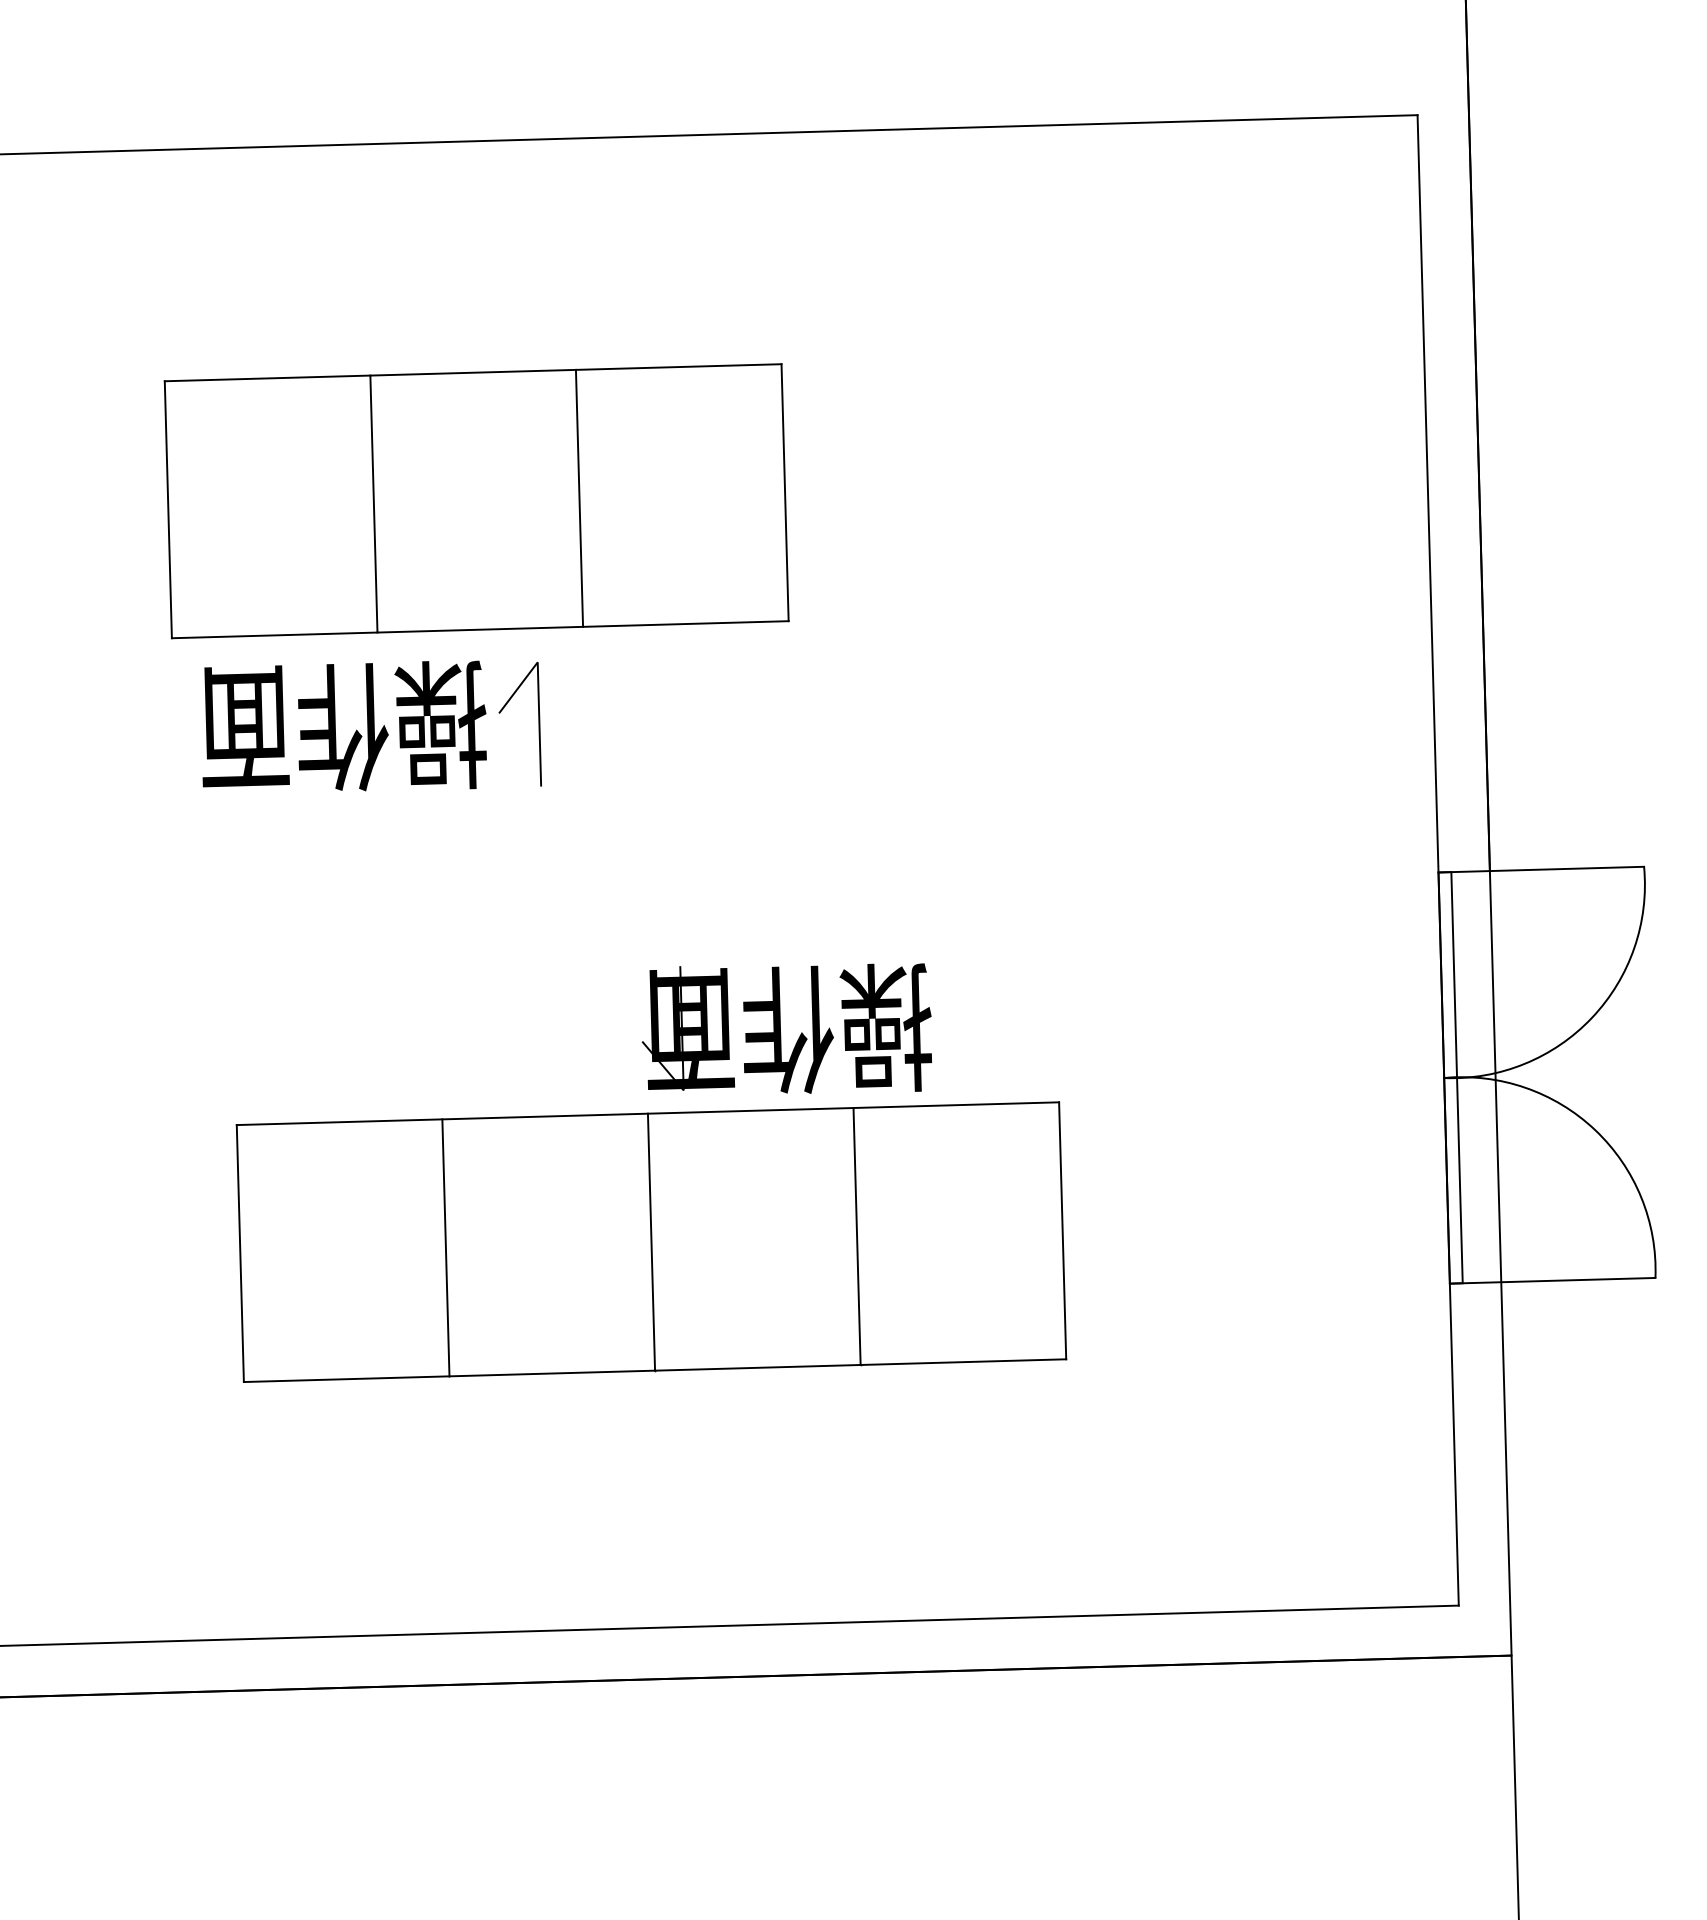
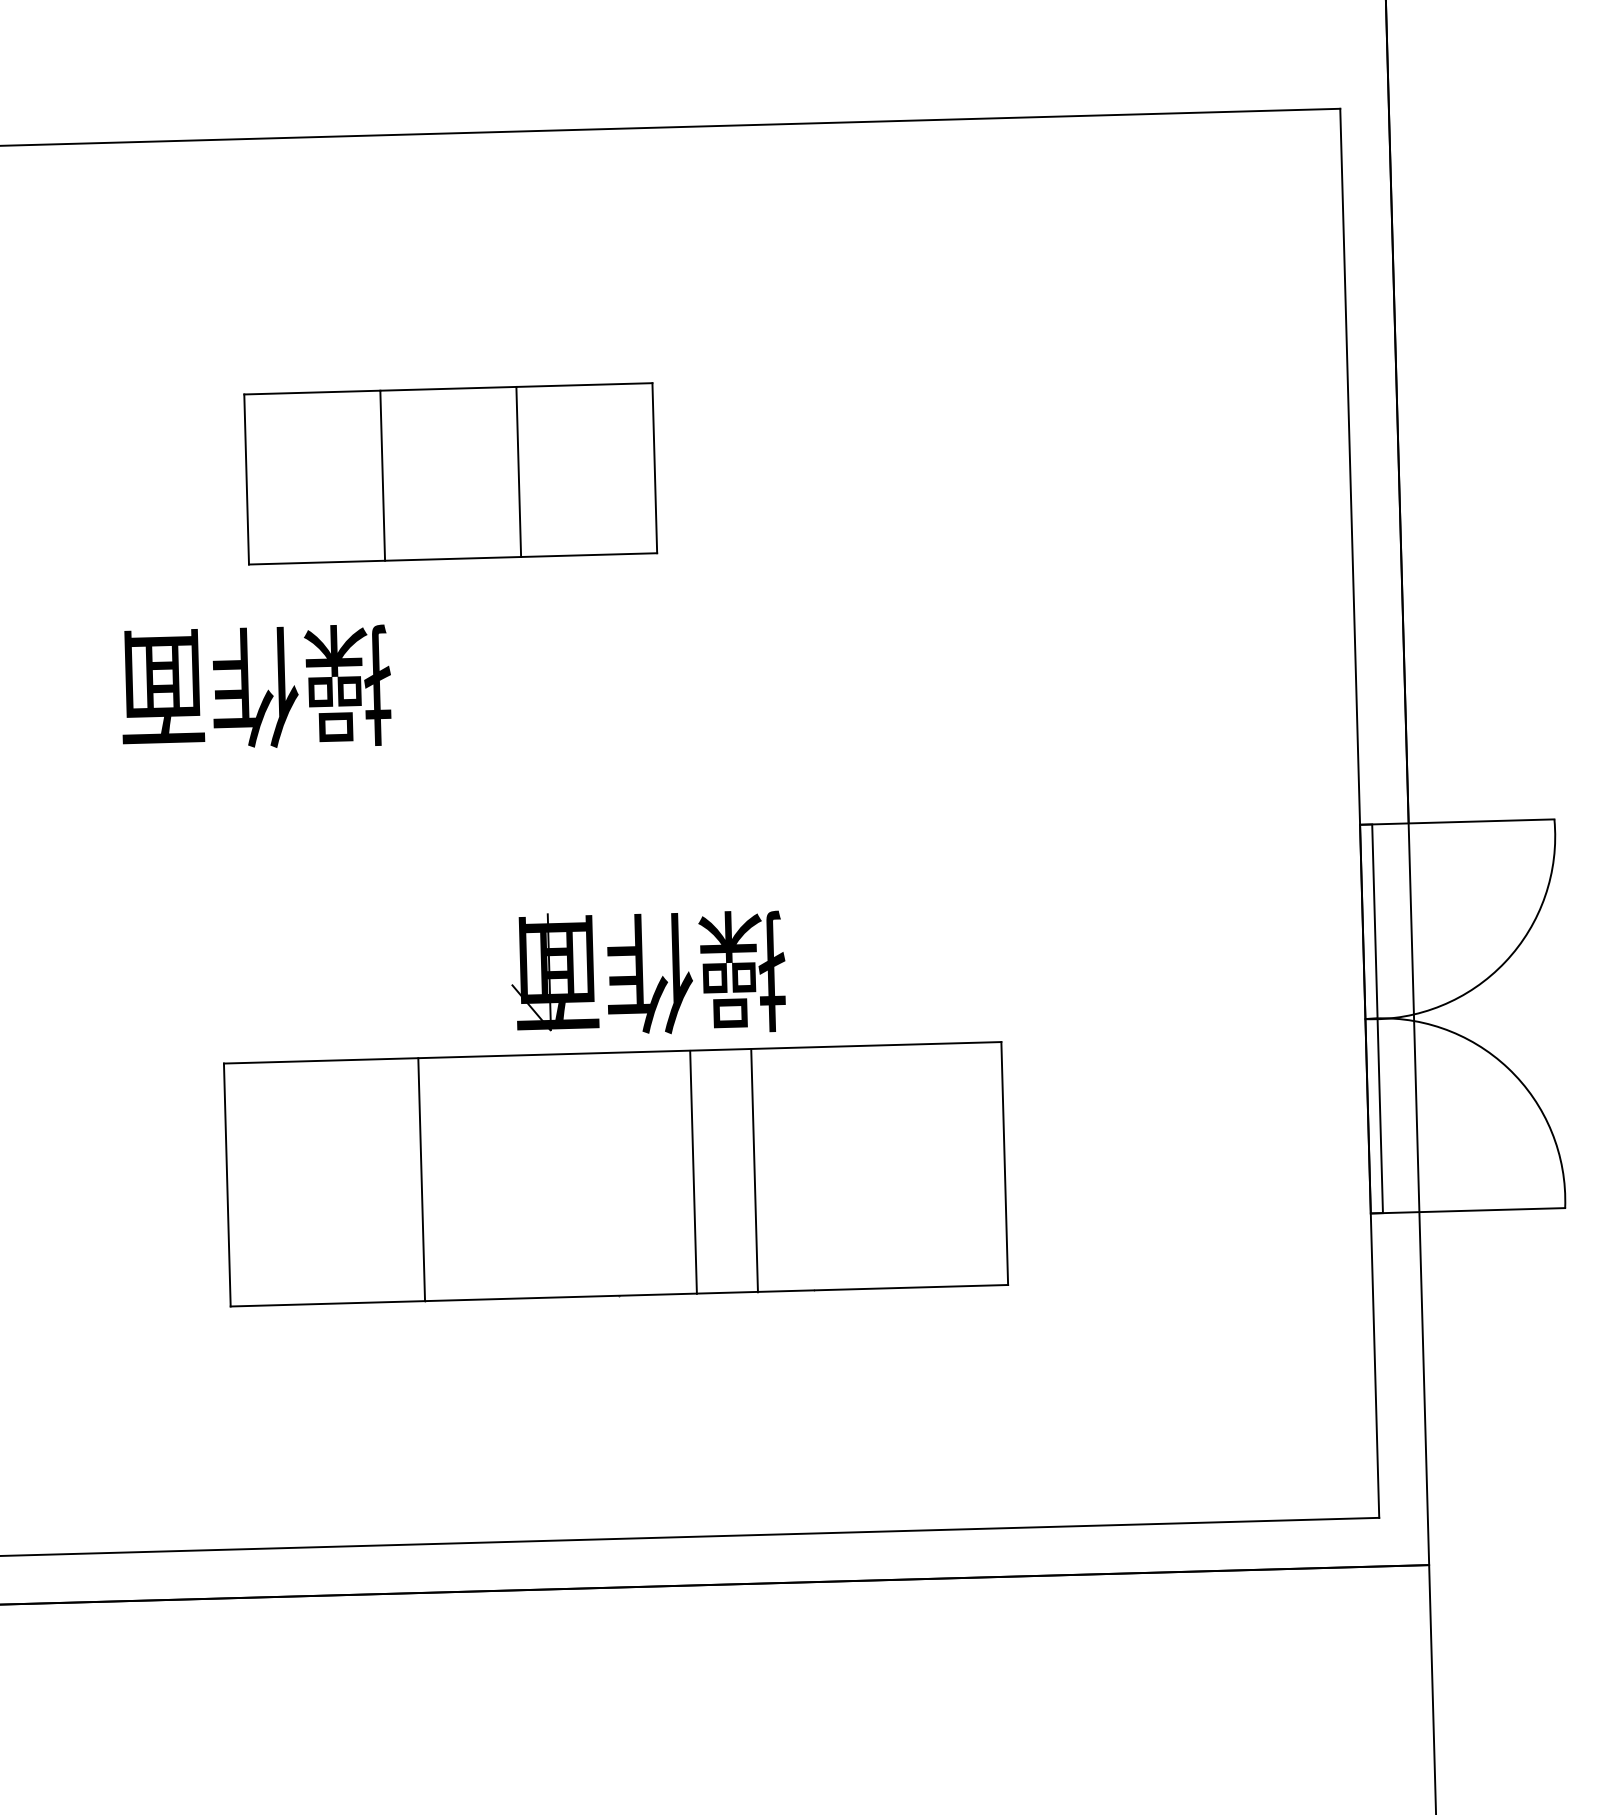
part: (476, 501) -> (450, 474), size x0.7
line: (538, 724) -> (509, 684), removed
text: (344, 725) -> (256, 685), moved
part: (786, 1028) -> (648, 972), moved
line: (856, 1236) -> (754, 1170), moved
line: (651, 1241) -> (693, 1171), moved

